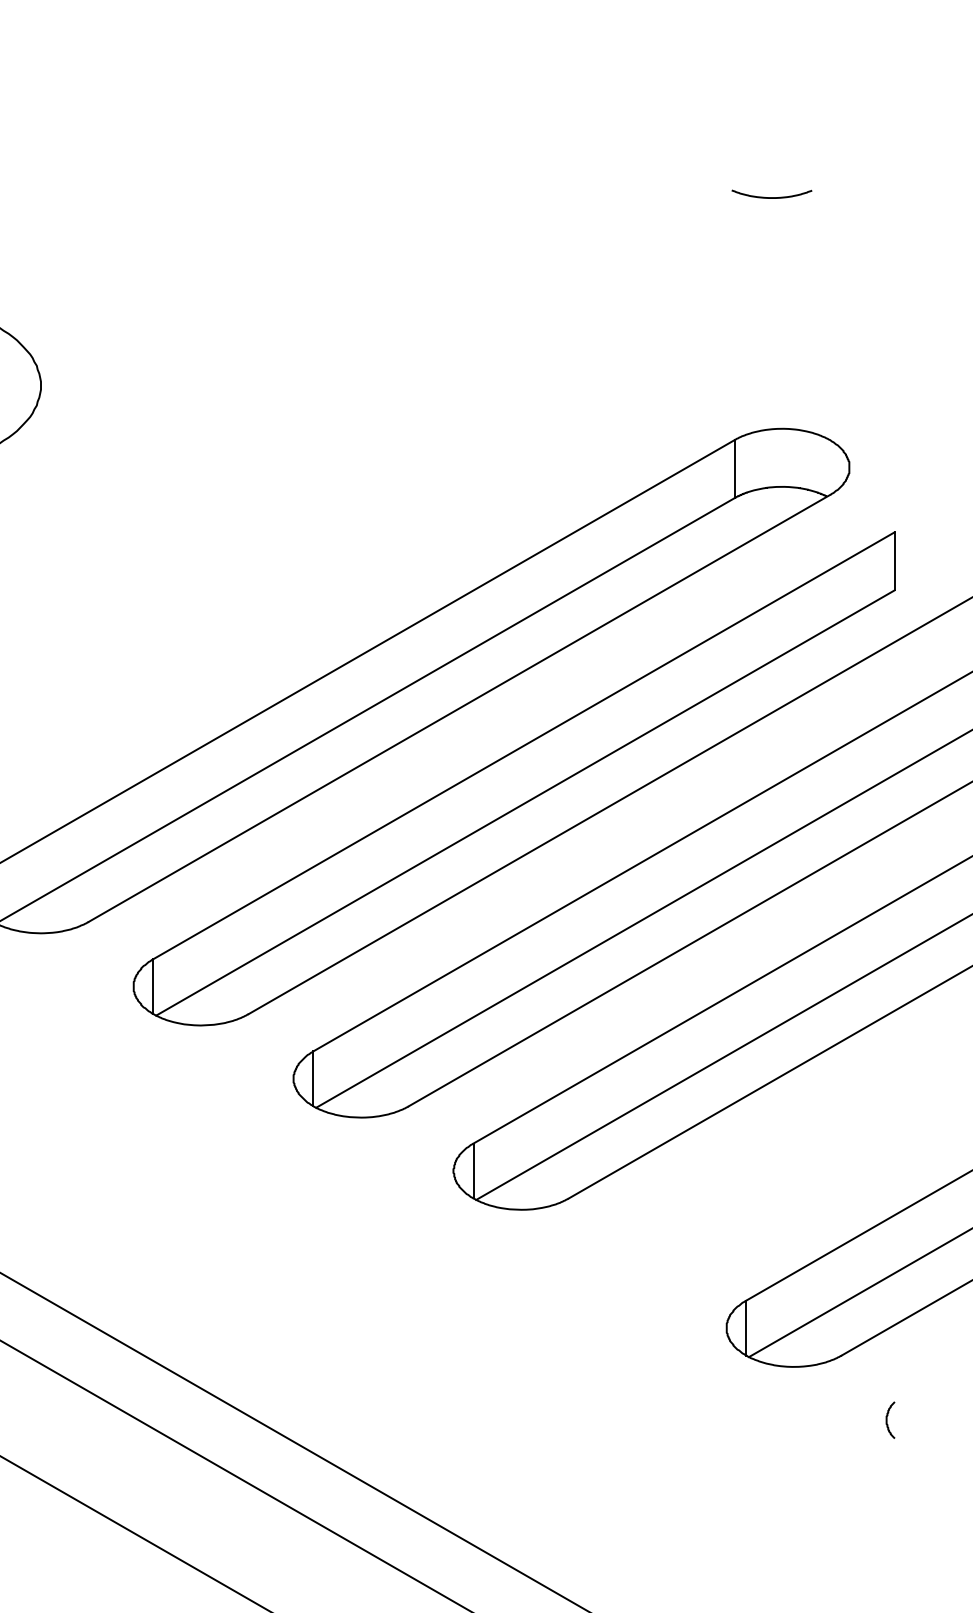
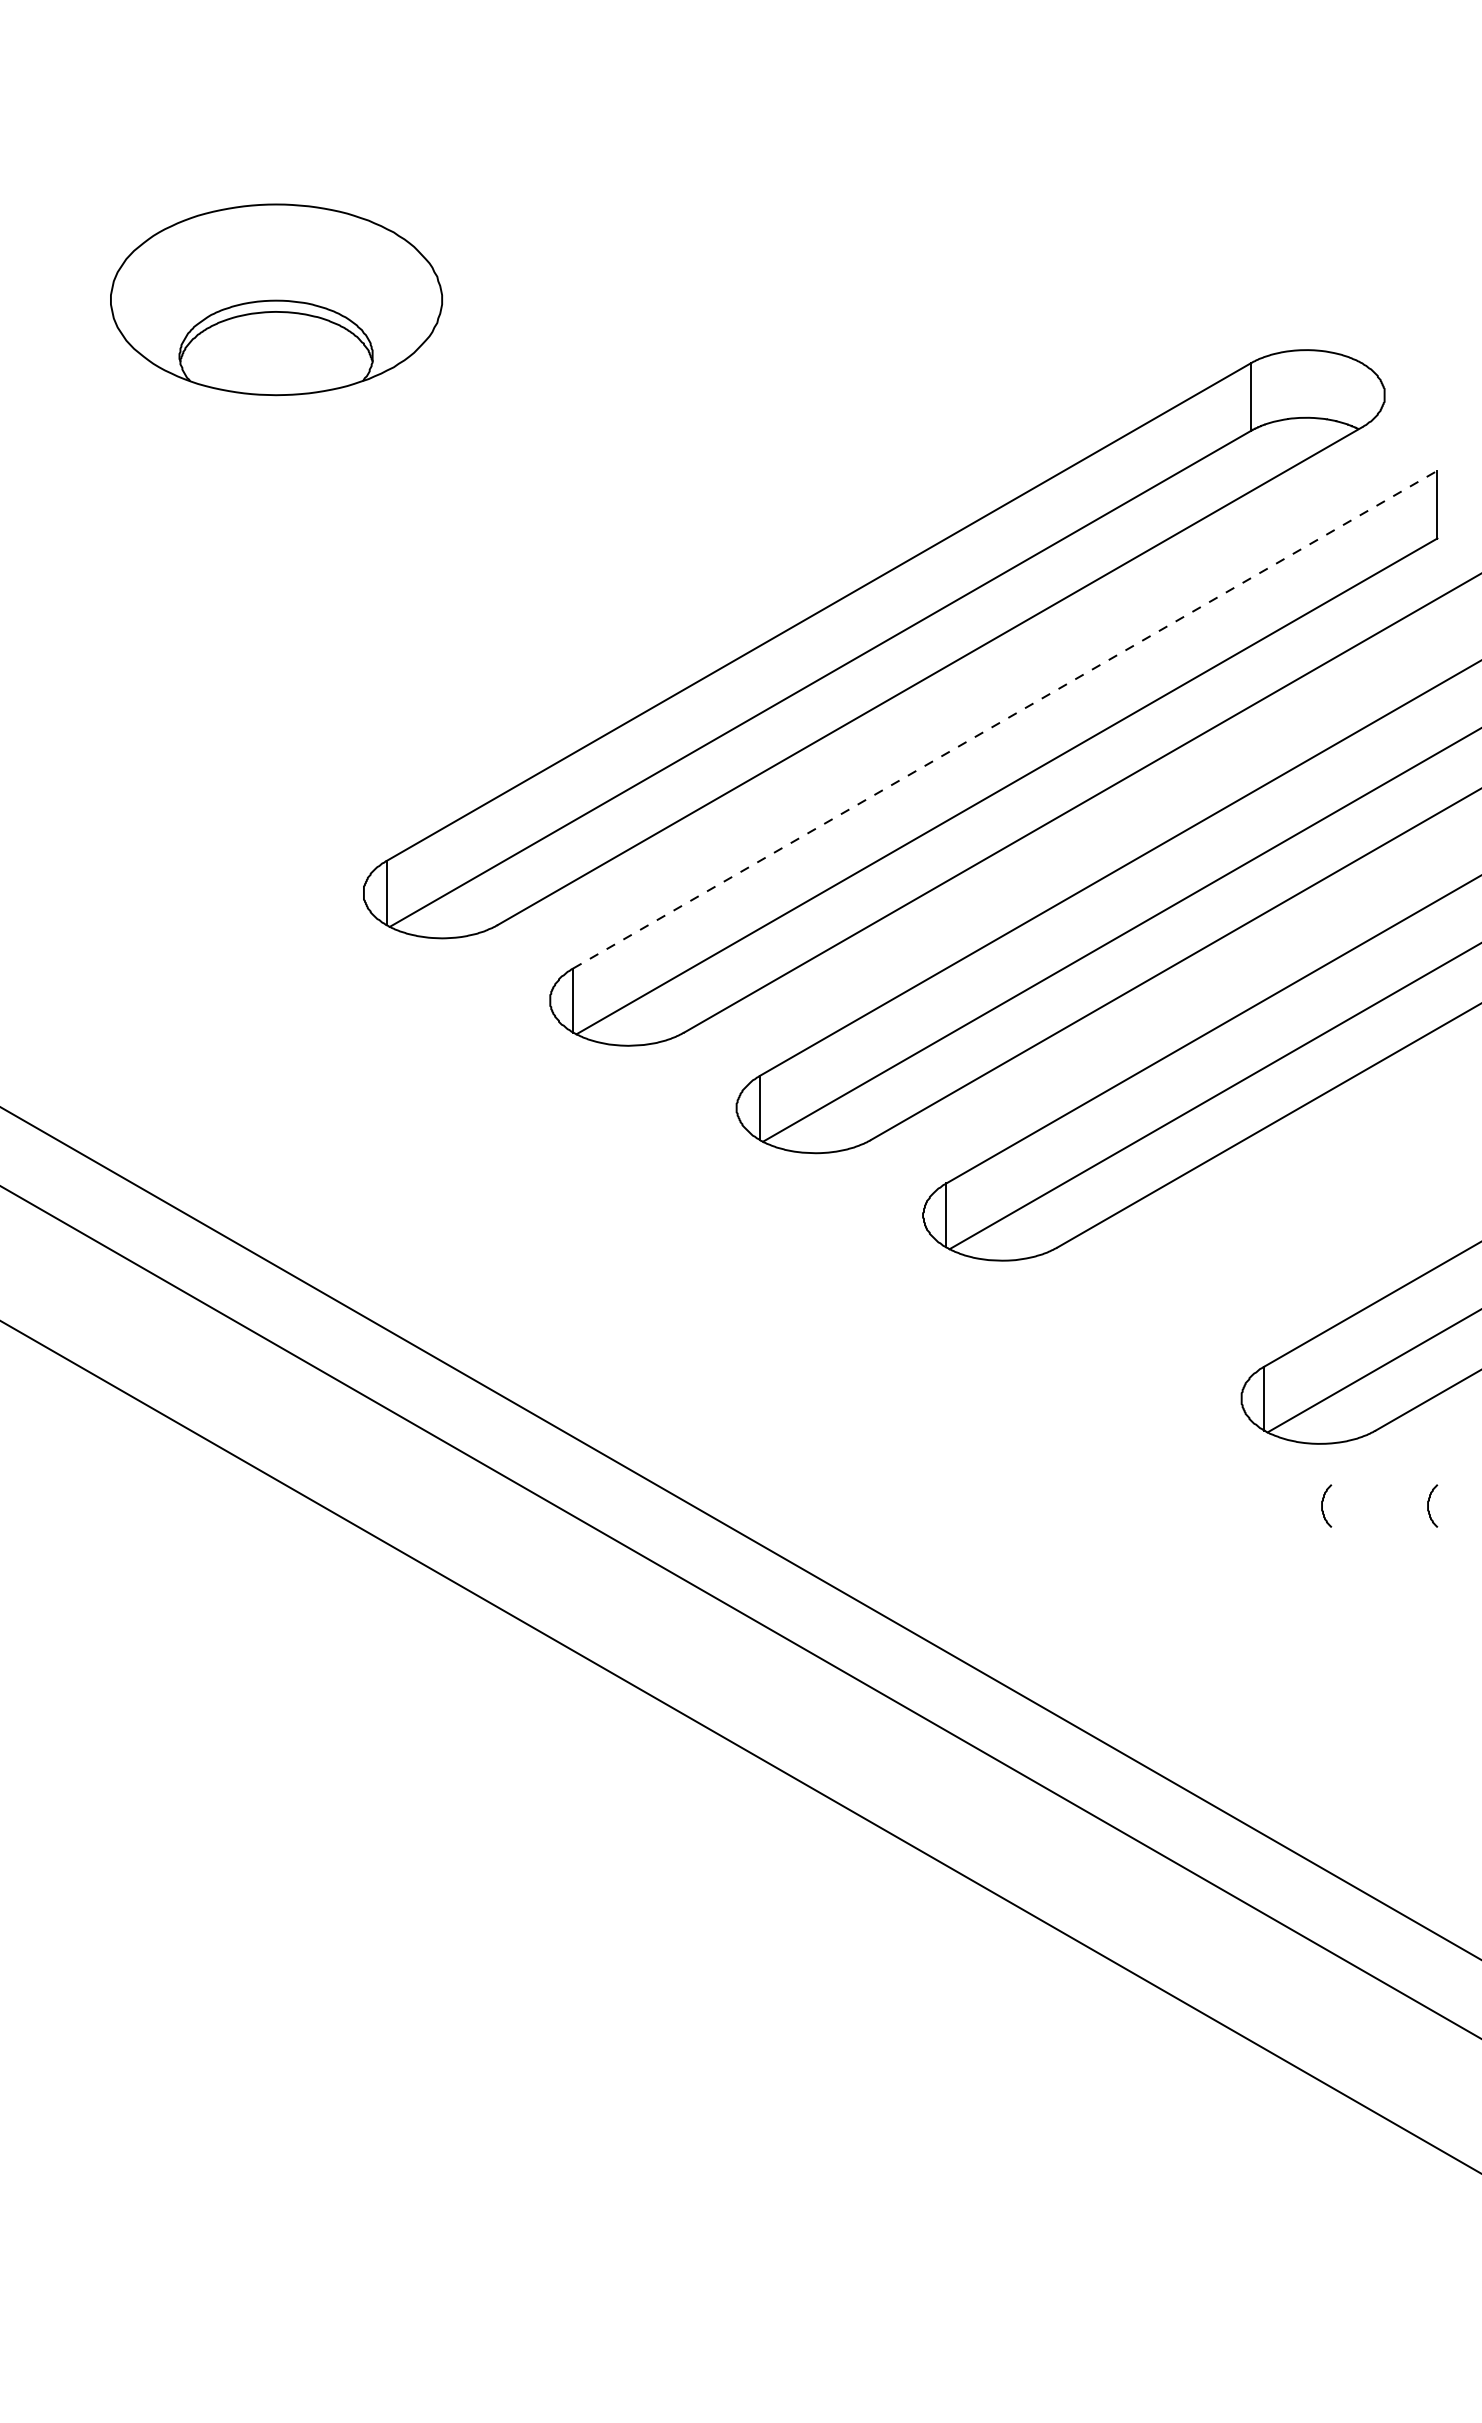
curve: (772, 197) -> (1294, 80), removed
line: (524, 745) -> (1005, 719), solid -> dashed
curve: (796, 1419) -> (1322, 1505), added

